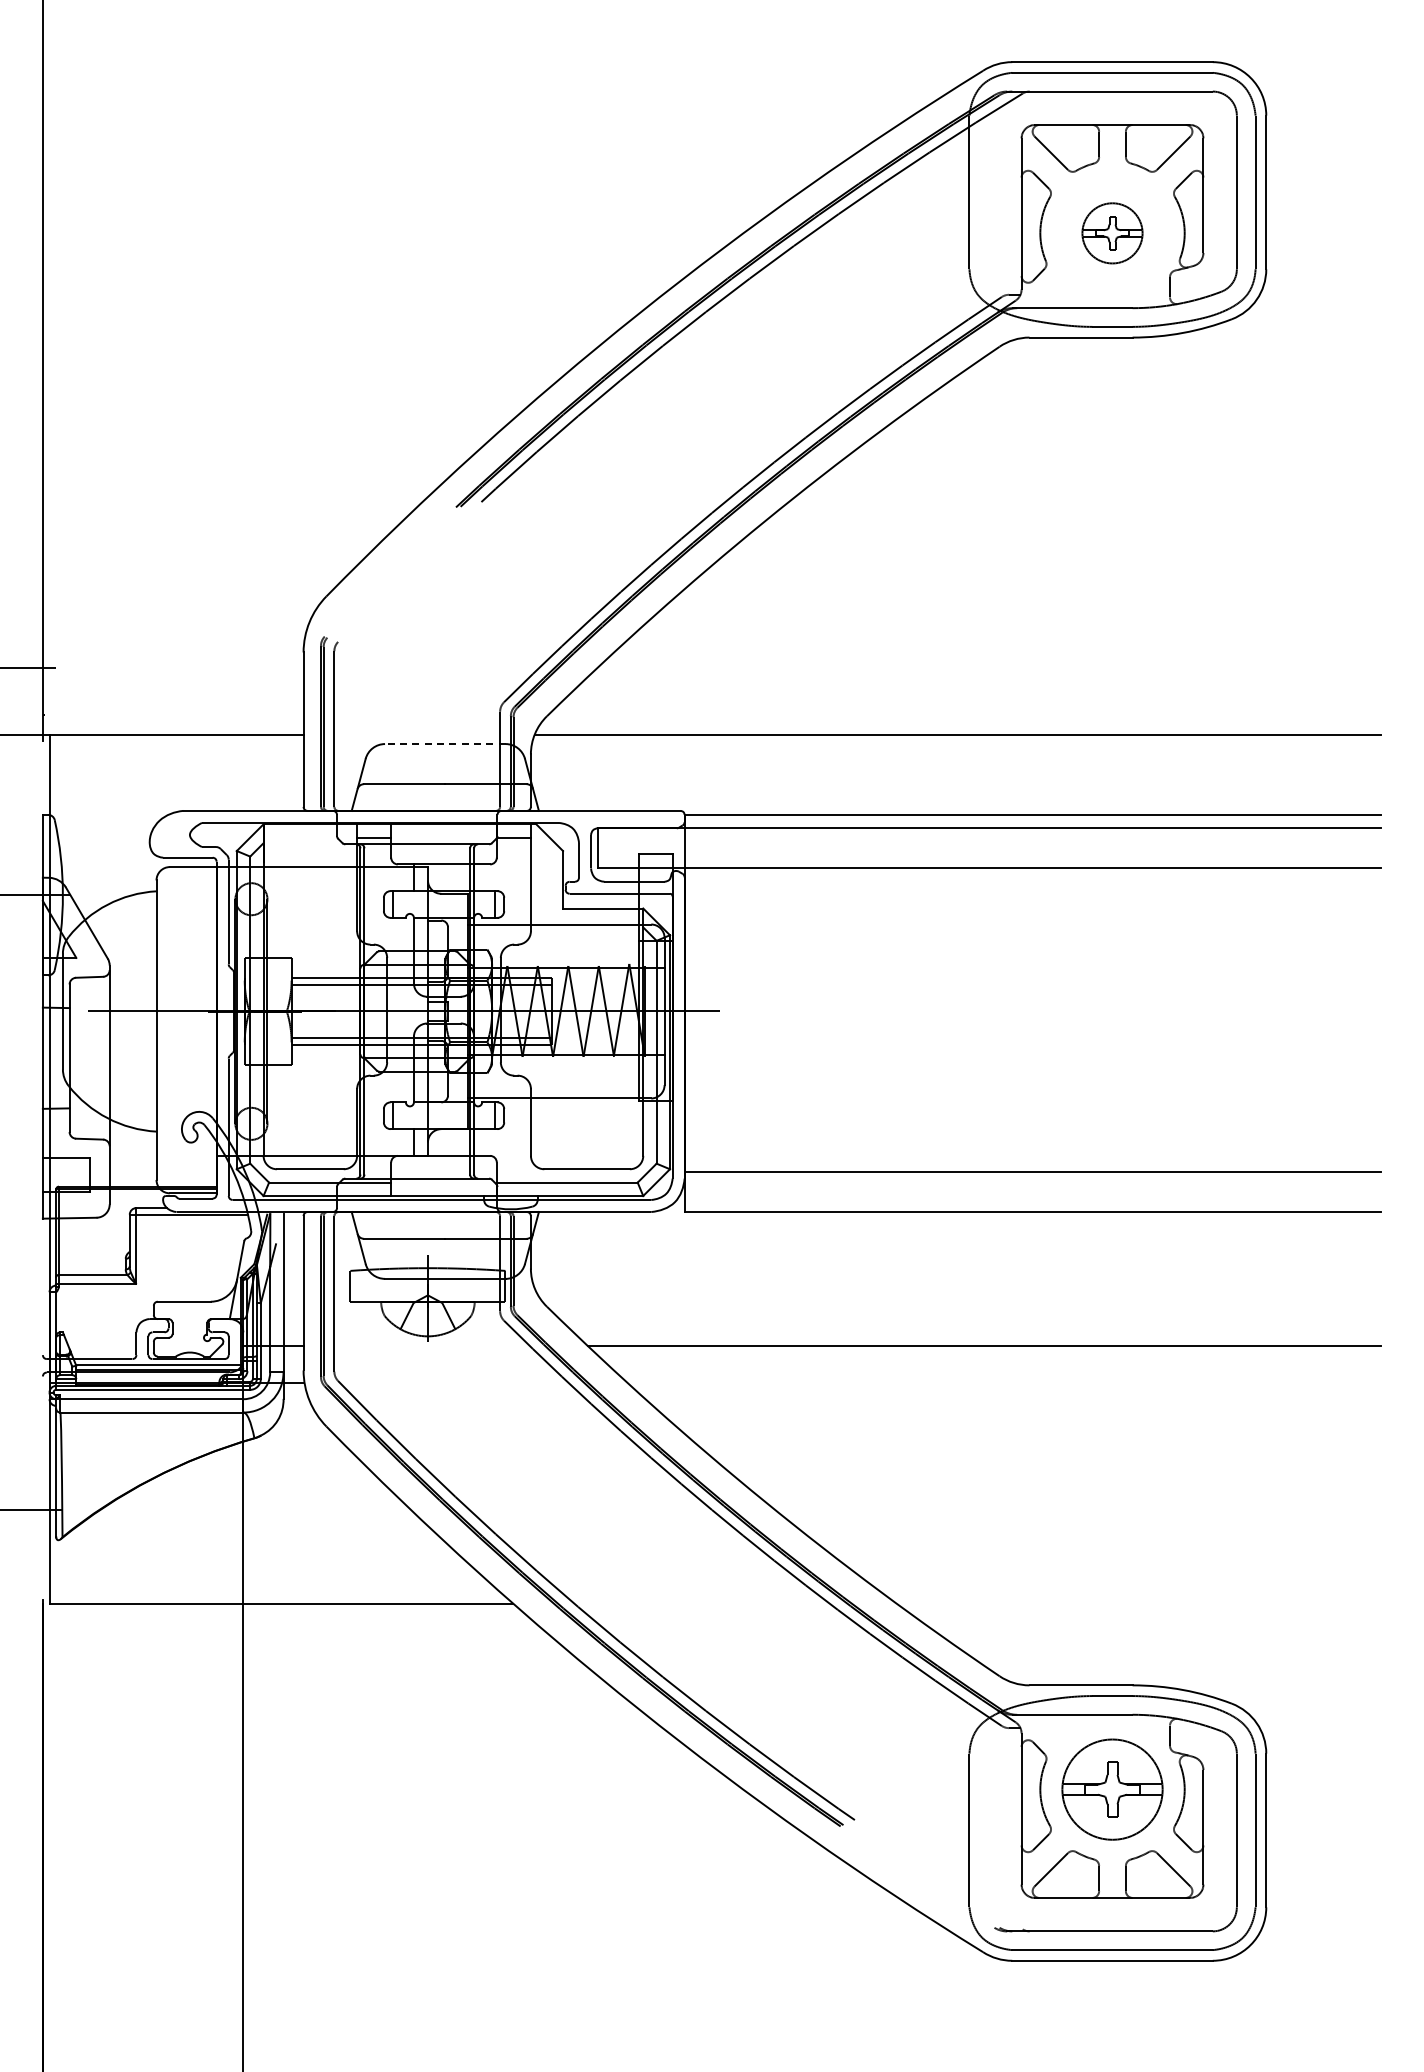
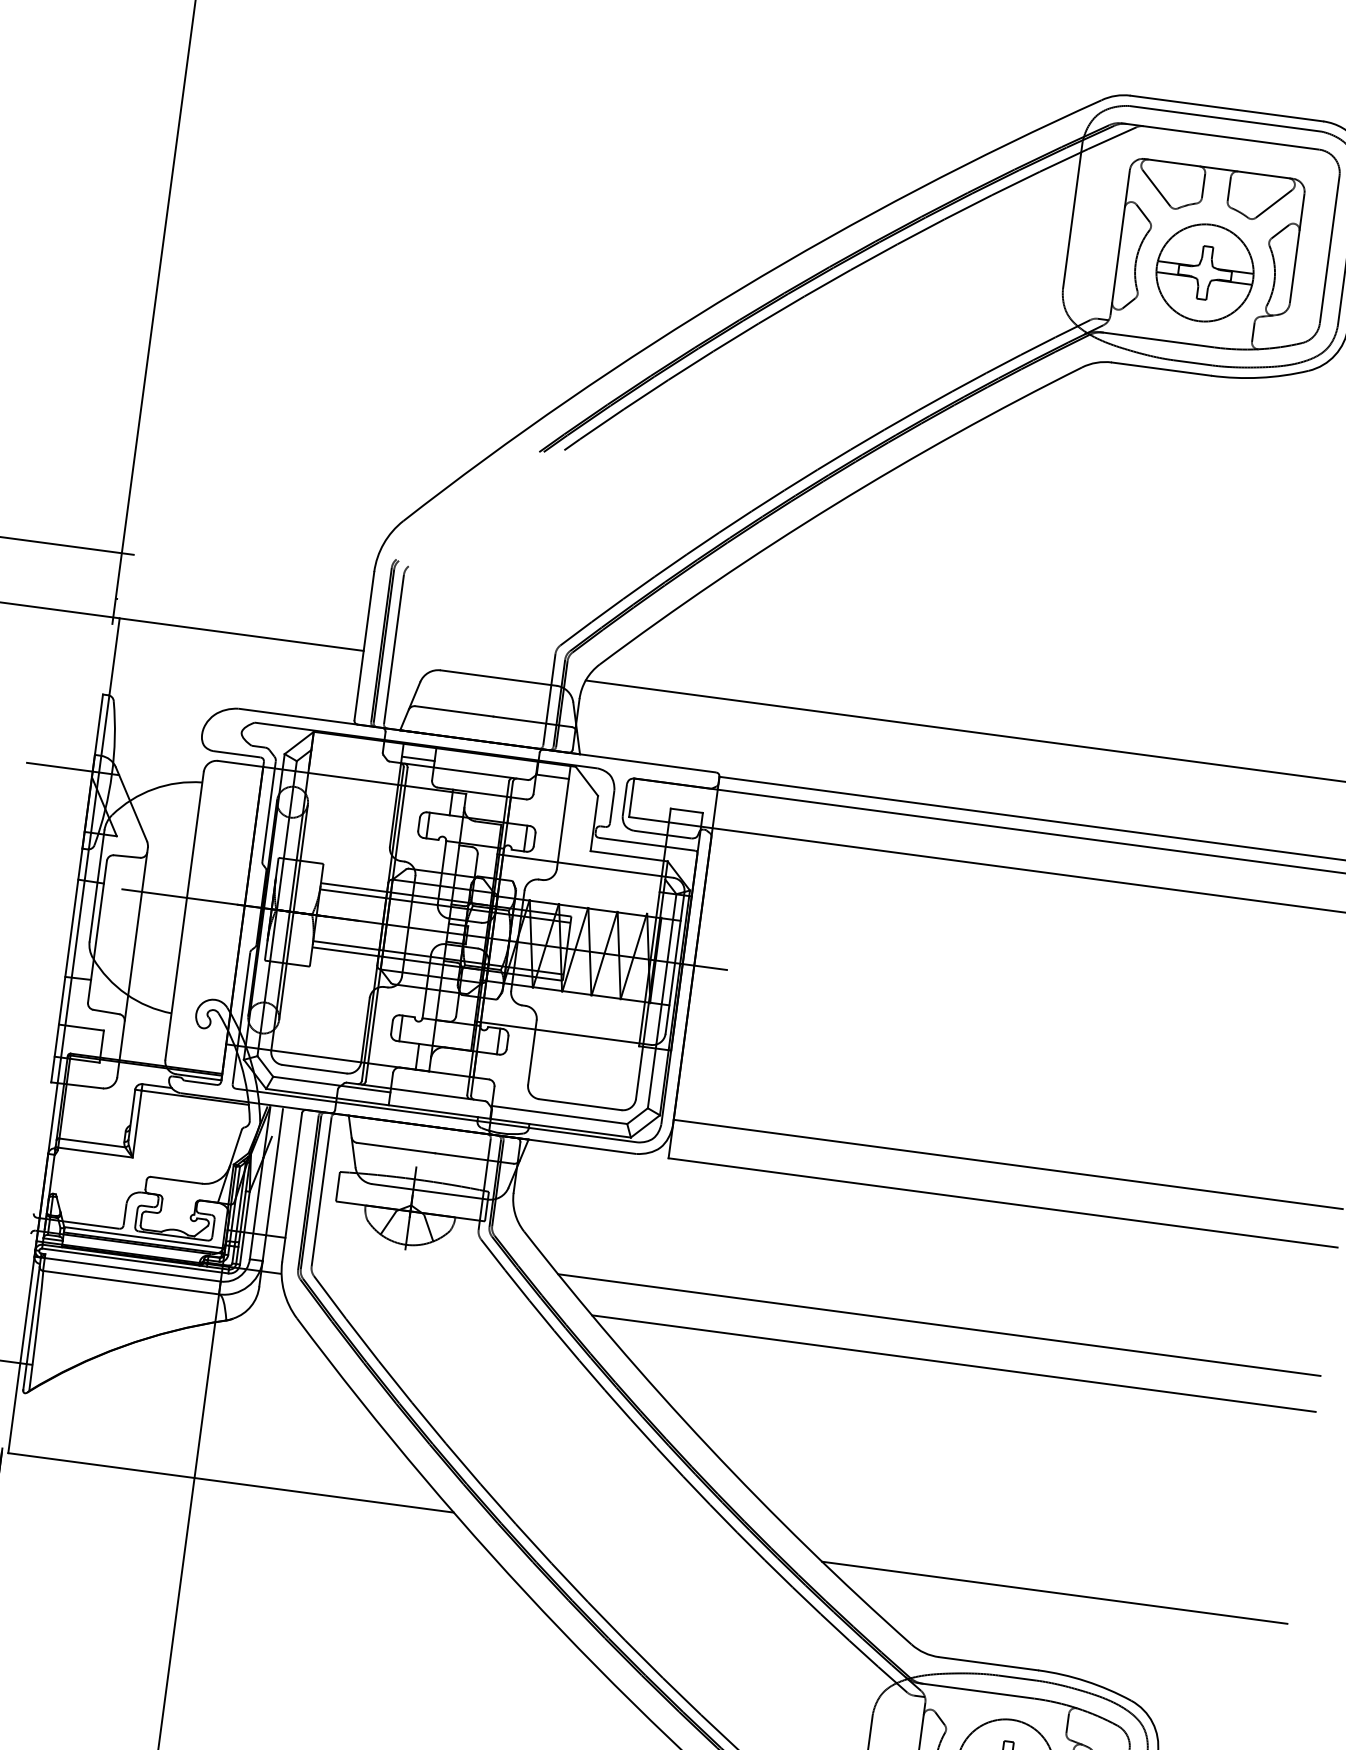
part: (1112, 233) -> (1204, 273), size x1.67
line: (444, 744) -> (497, 678), dashed -> solid
line: (1004, 1383) -> (953, 1363), added
line: (1138, 1603) -> (1054, 1592), added

